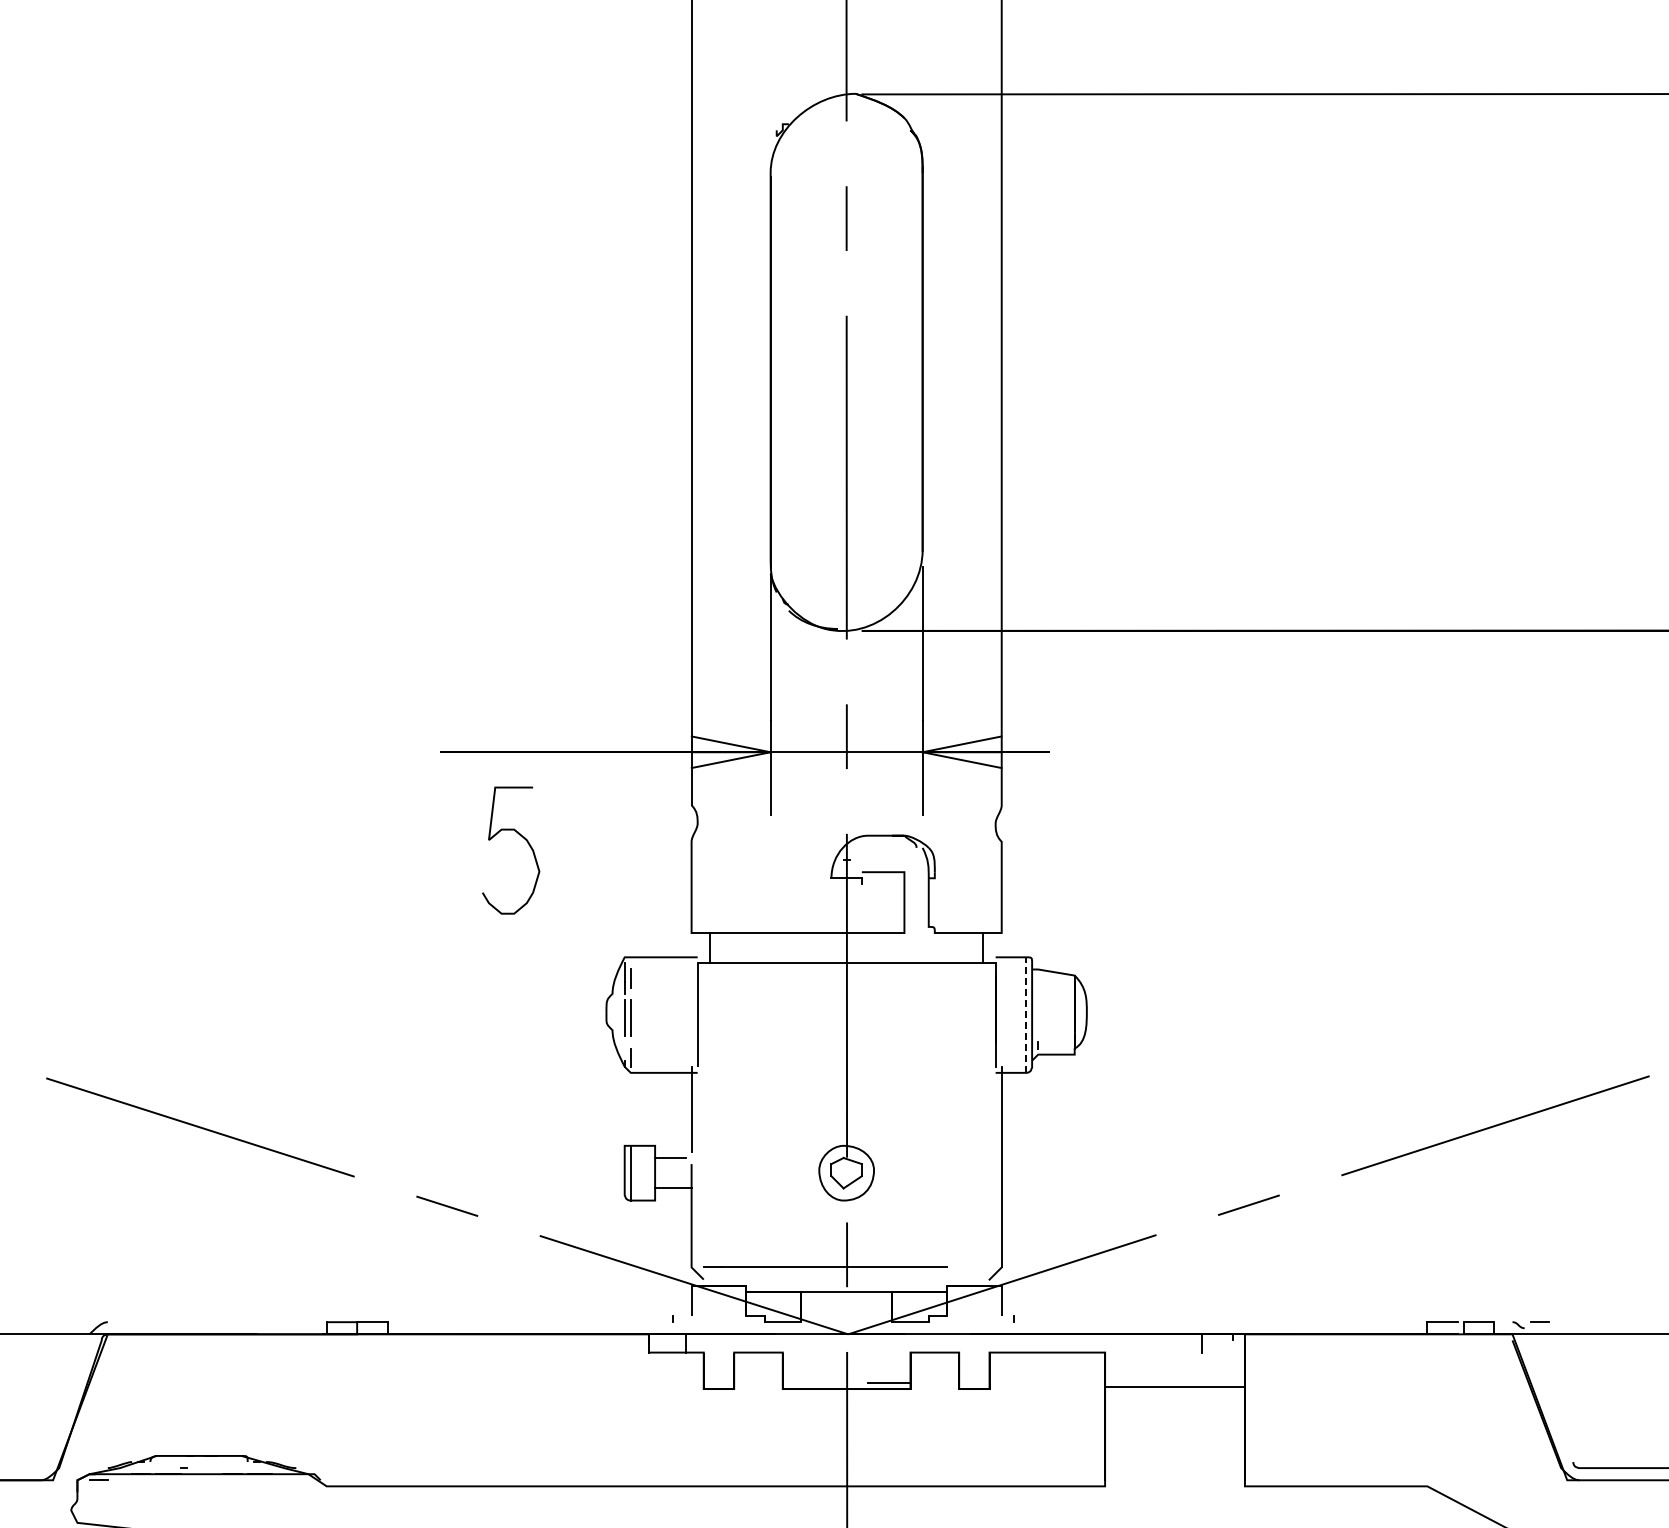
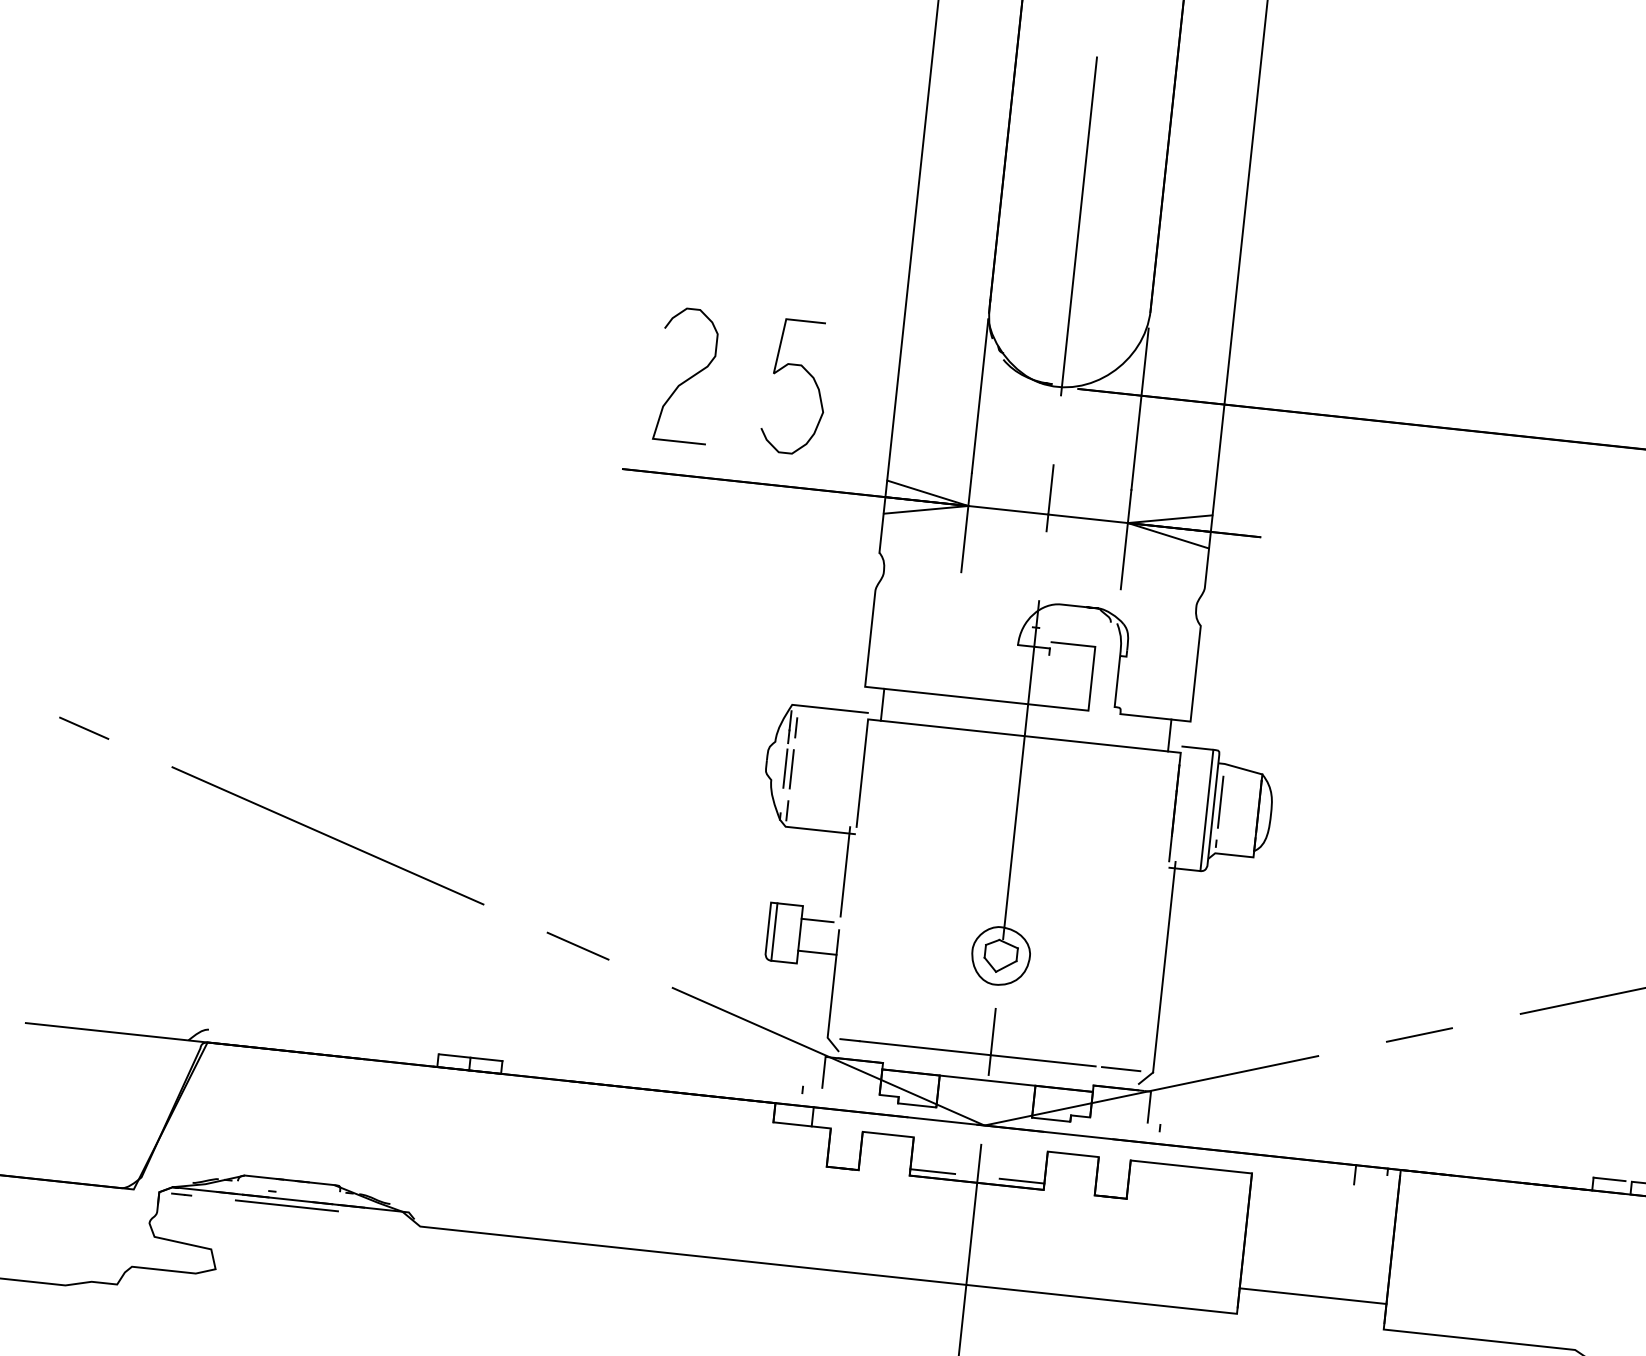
curve: (494, 659) -> (689, 377), added
curve: (520, 836) -> (807, 373), moved
line: (1038, 1005) -> (1221, 801), added
line: (1026, 1015) -> (1207, 810), dashed -> solid
line: (971, 1267) -> (1121, 1069), added
line: (803, 1382) -> (932, 1171), added
line: (1174, 1387) -> (1312, 1296), moved
line: (198, 1480) -> (286, 1206), added

